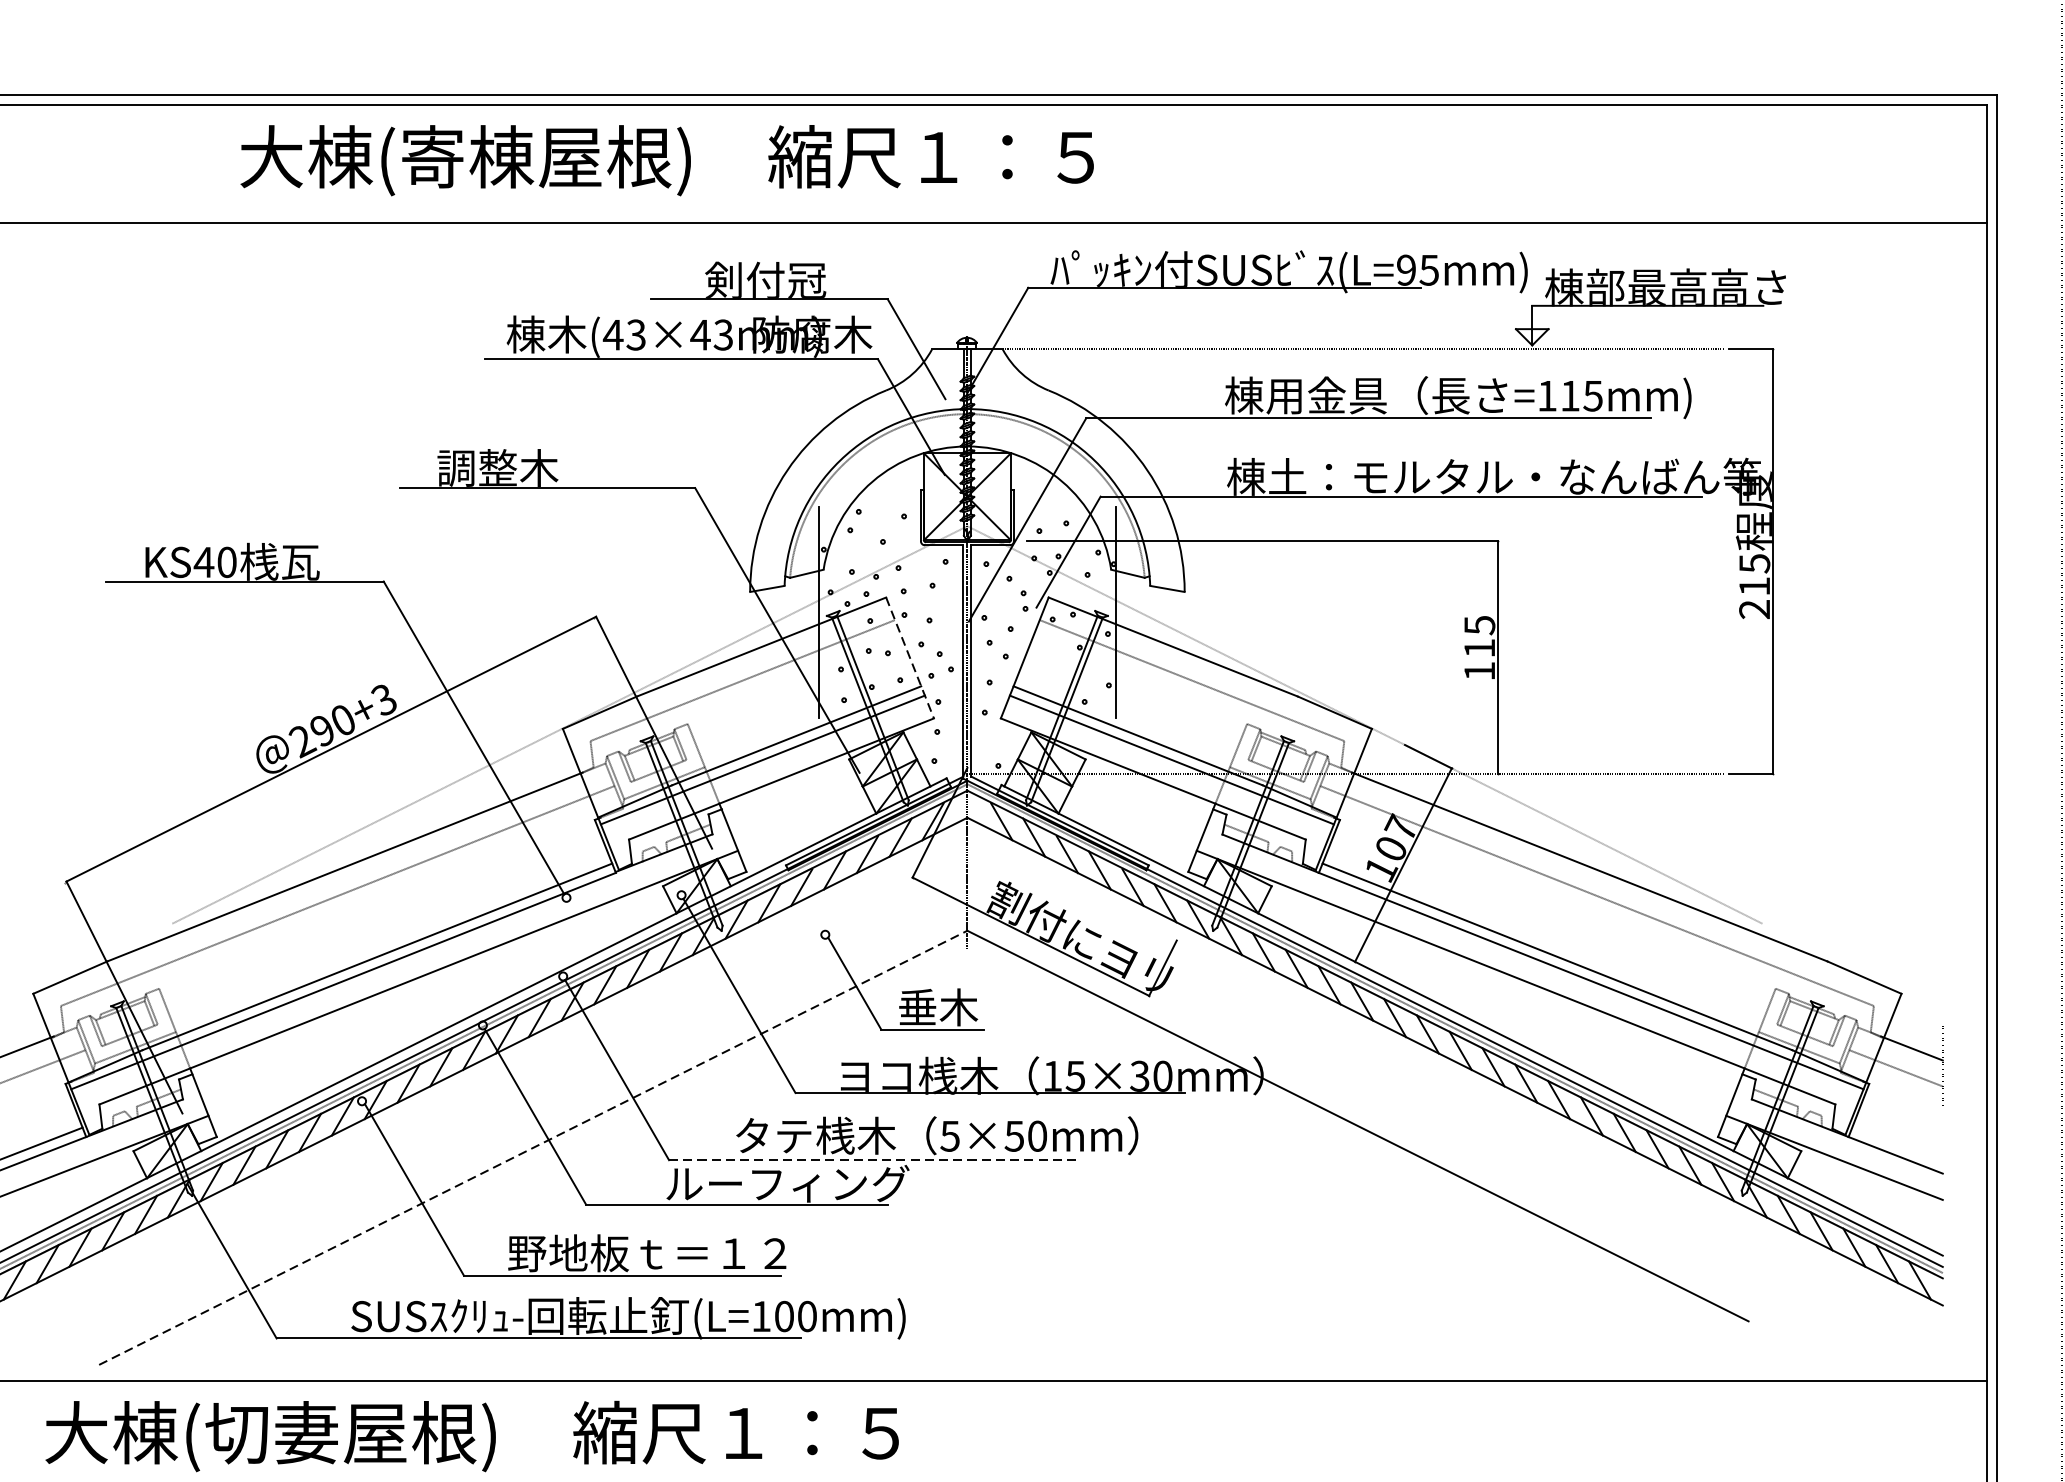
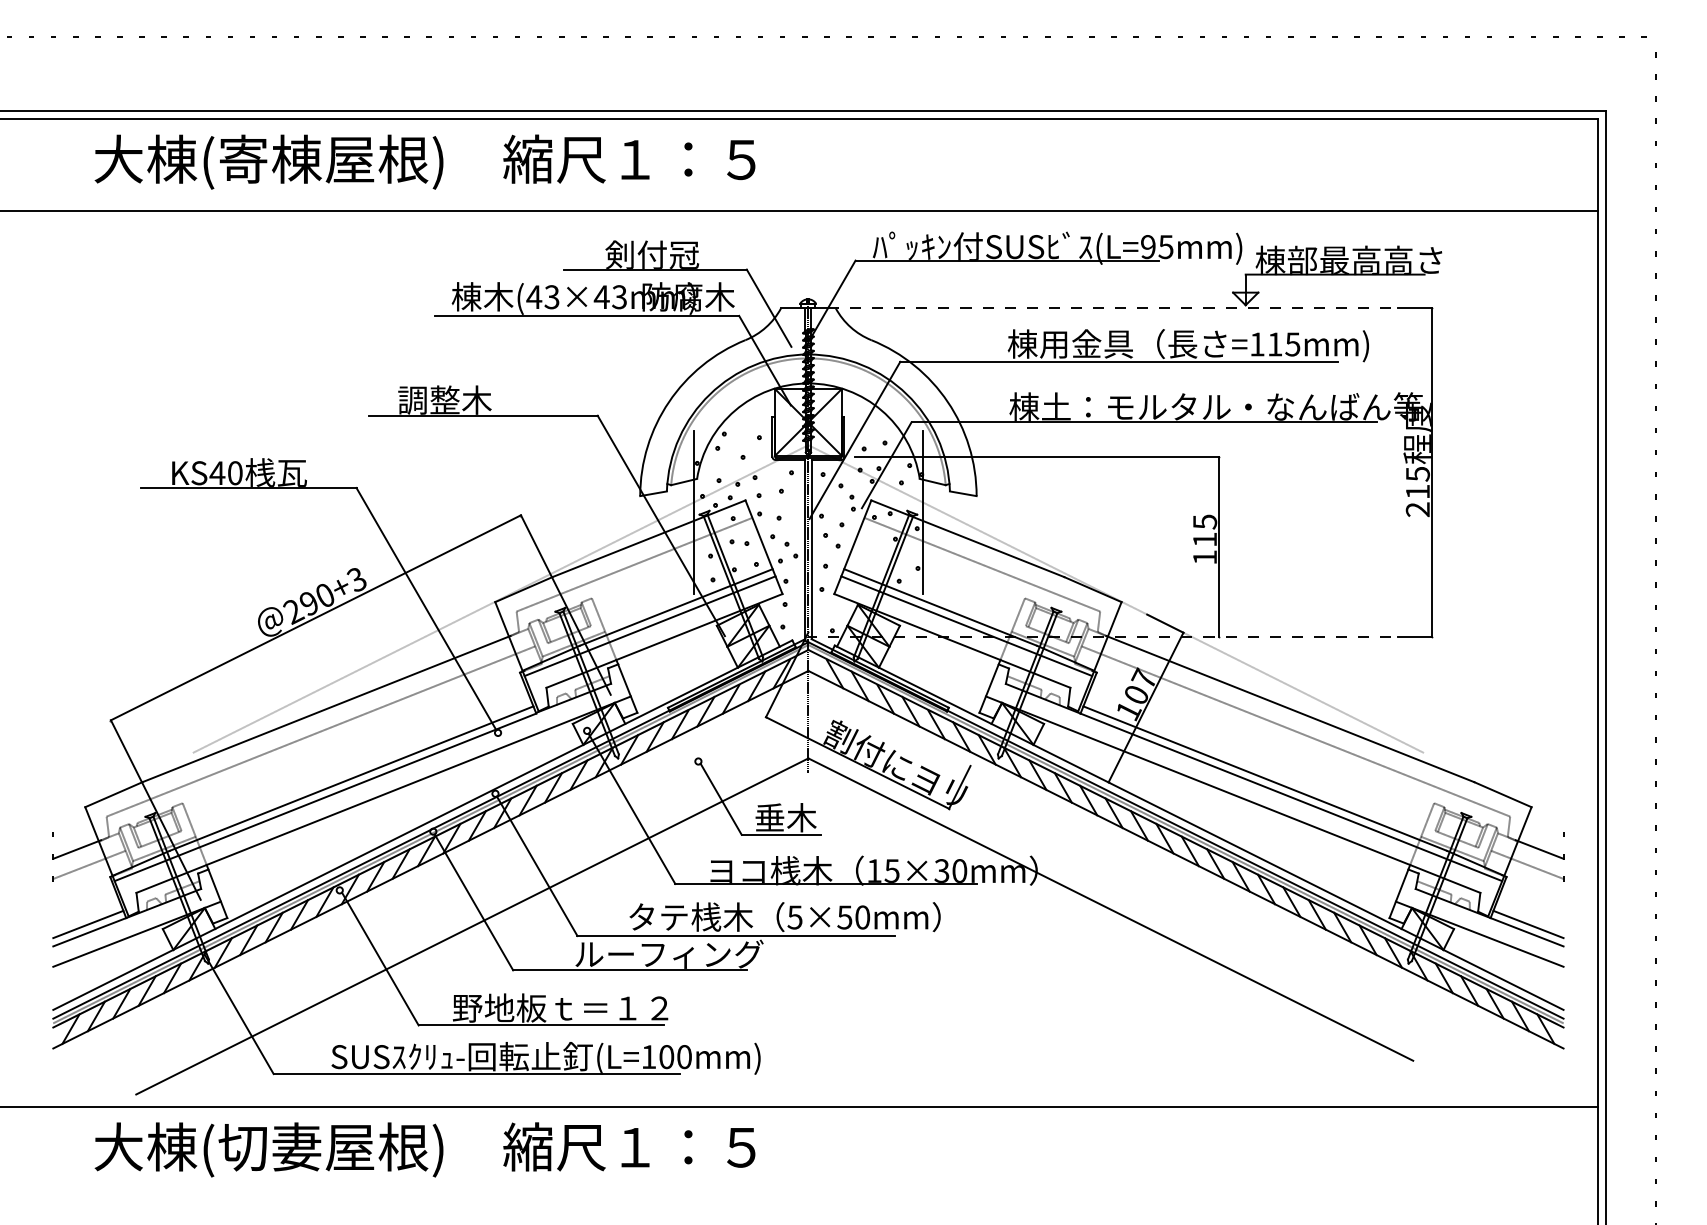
text: (666, 159) -> (424, 161), moved
line: (910, 658) -> (764, 547), dashed -> solid
line: (1897, 1145) -> (1528, 924), added
line: (533, 1147) -> (472, 926), dashed -> solid
line: (874, 1160) -> (736, 936), dashed -> solid

